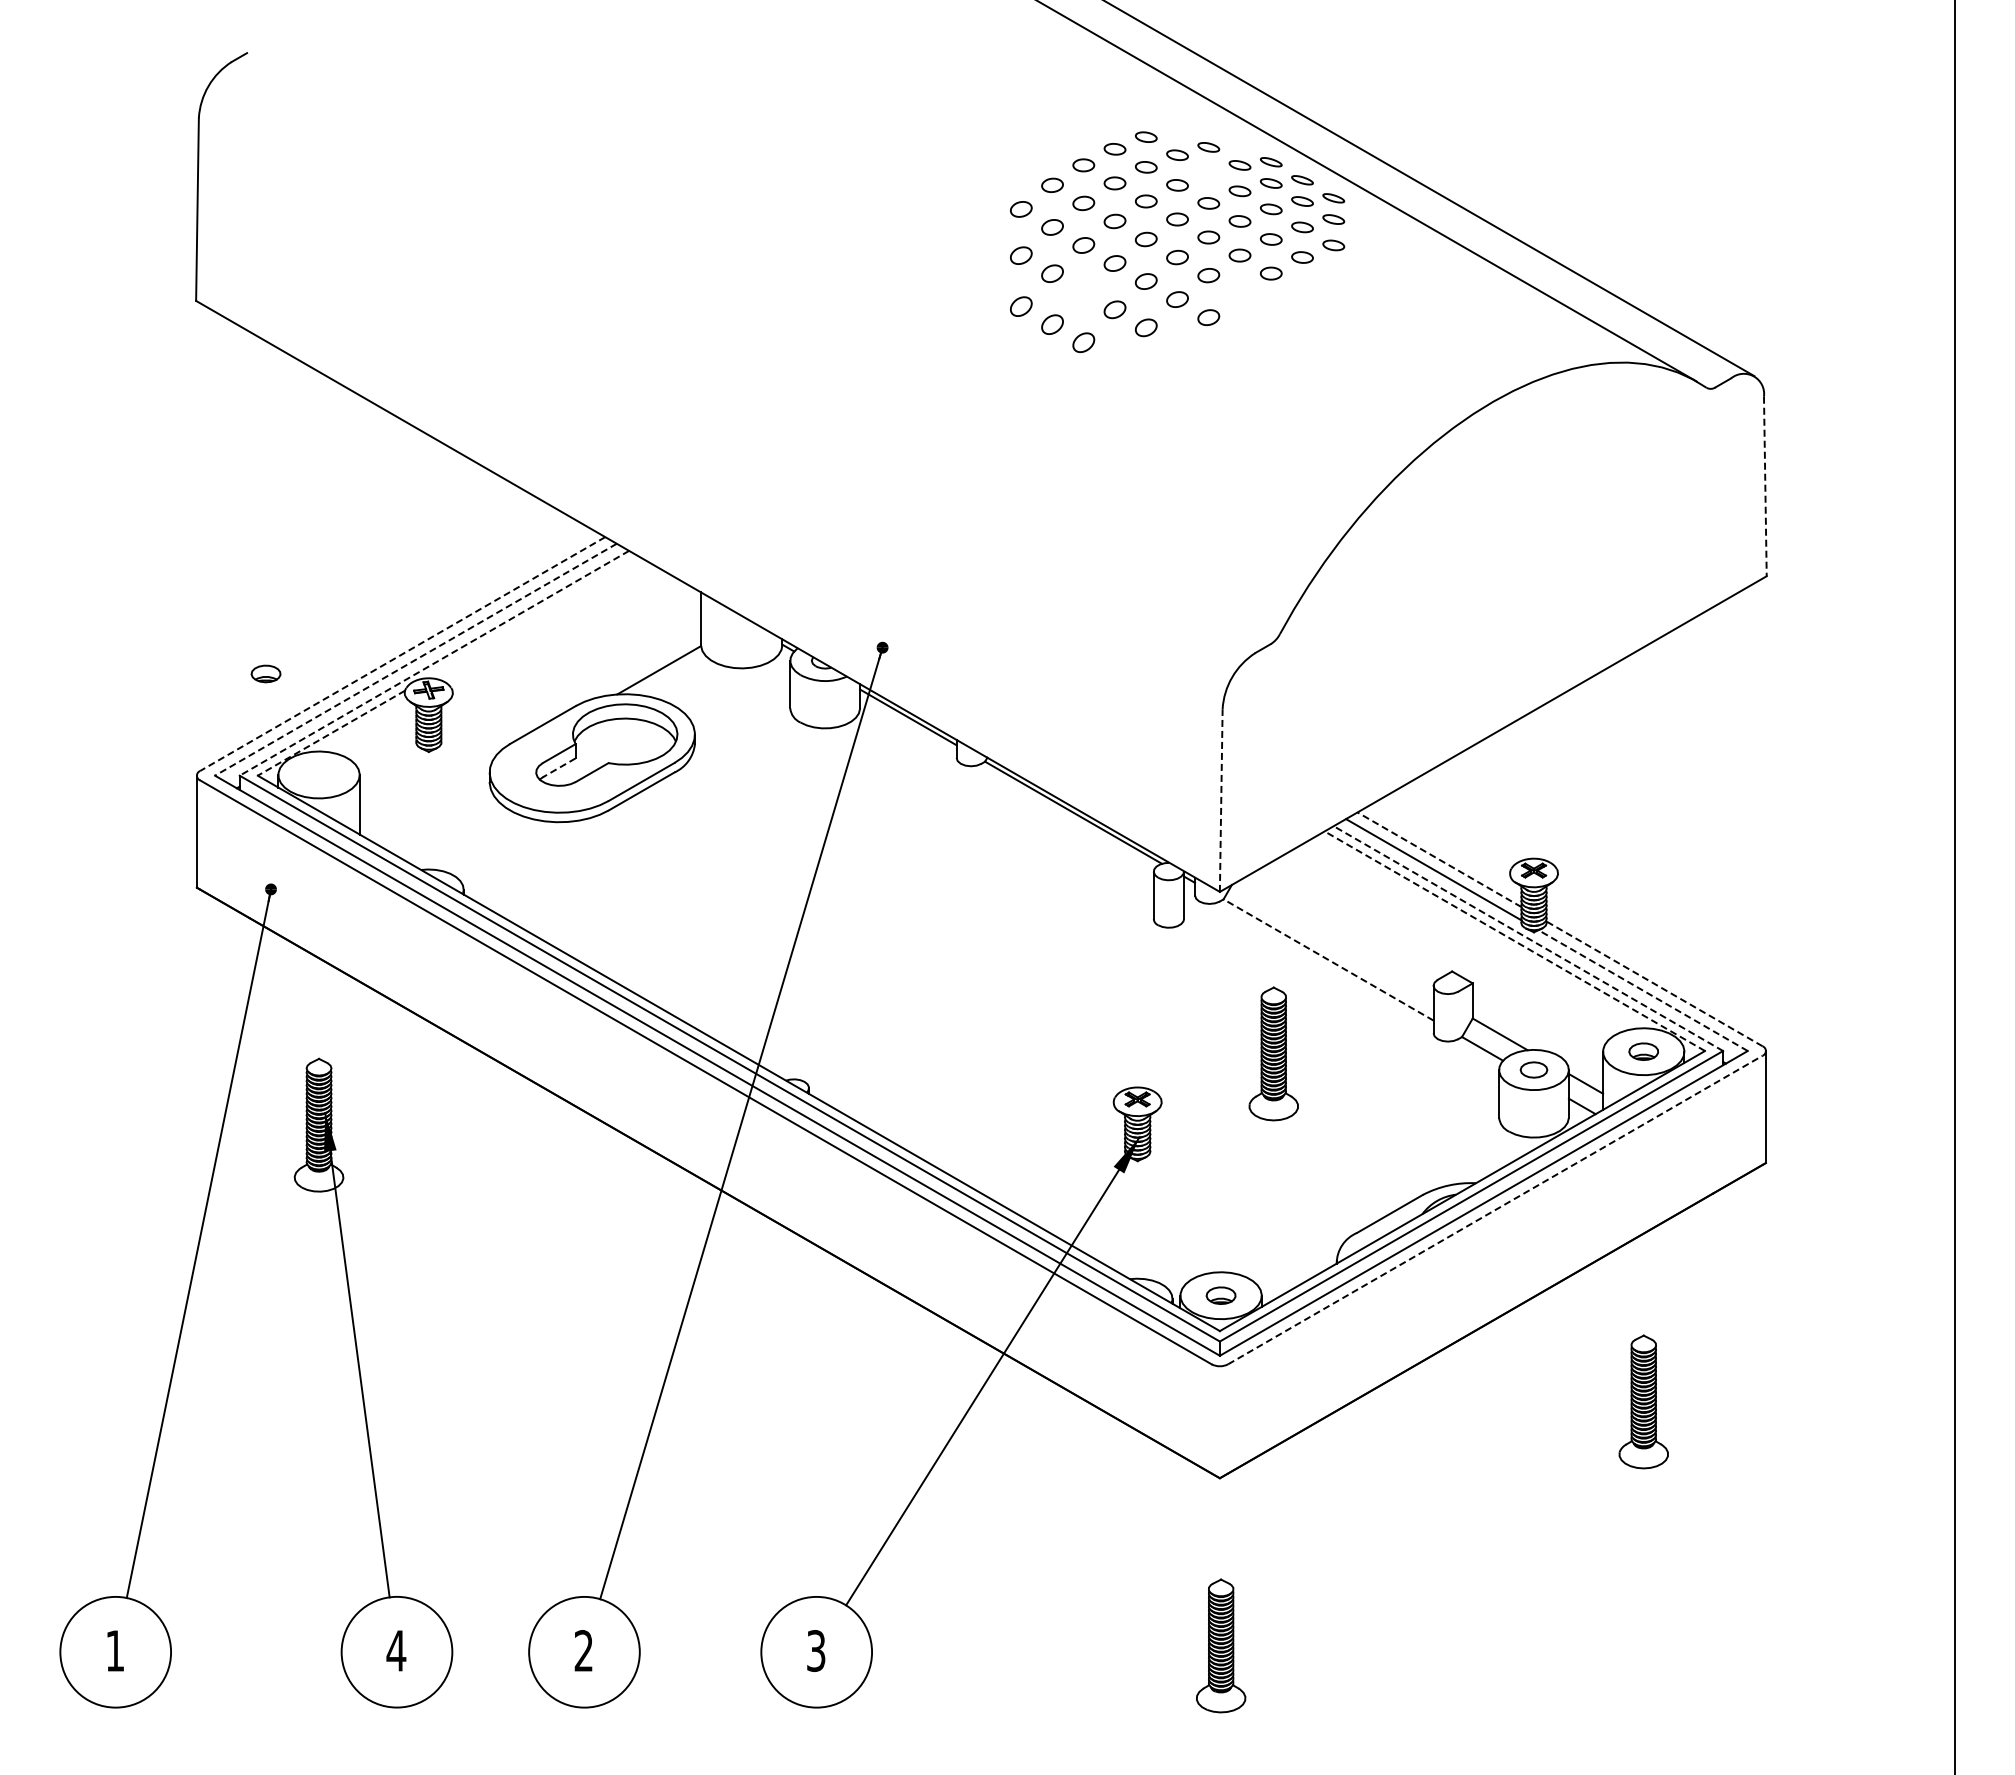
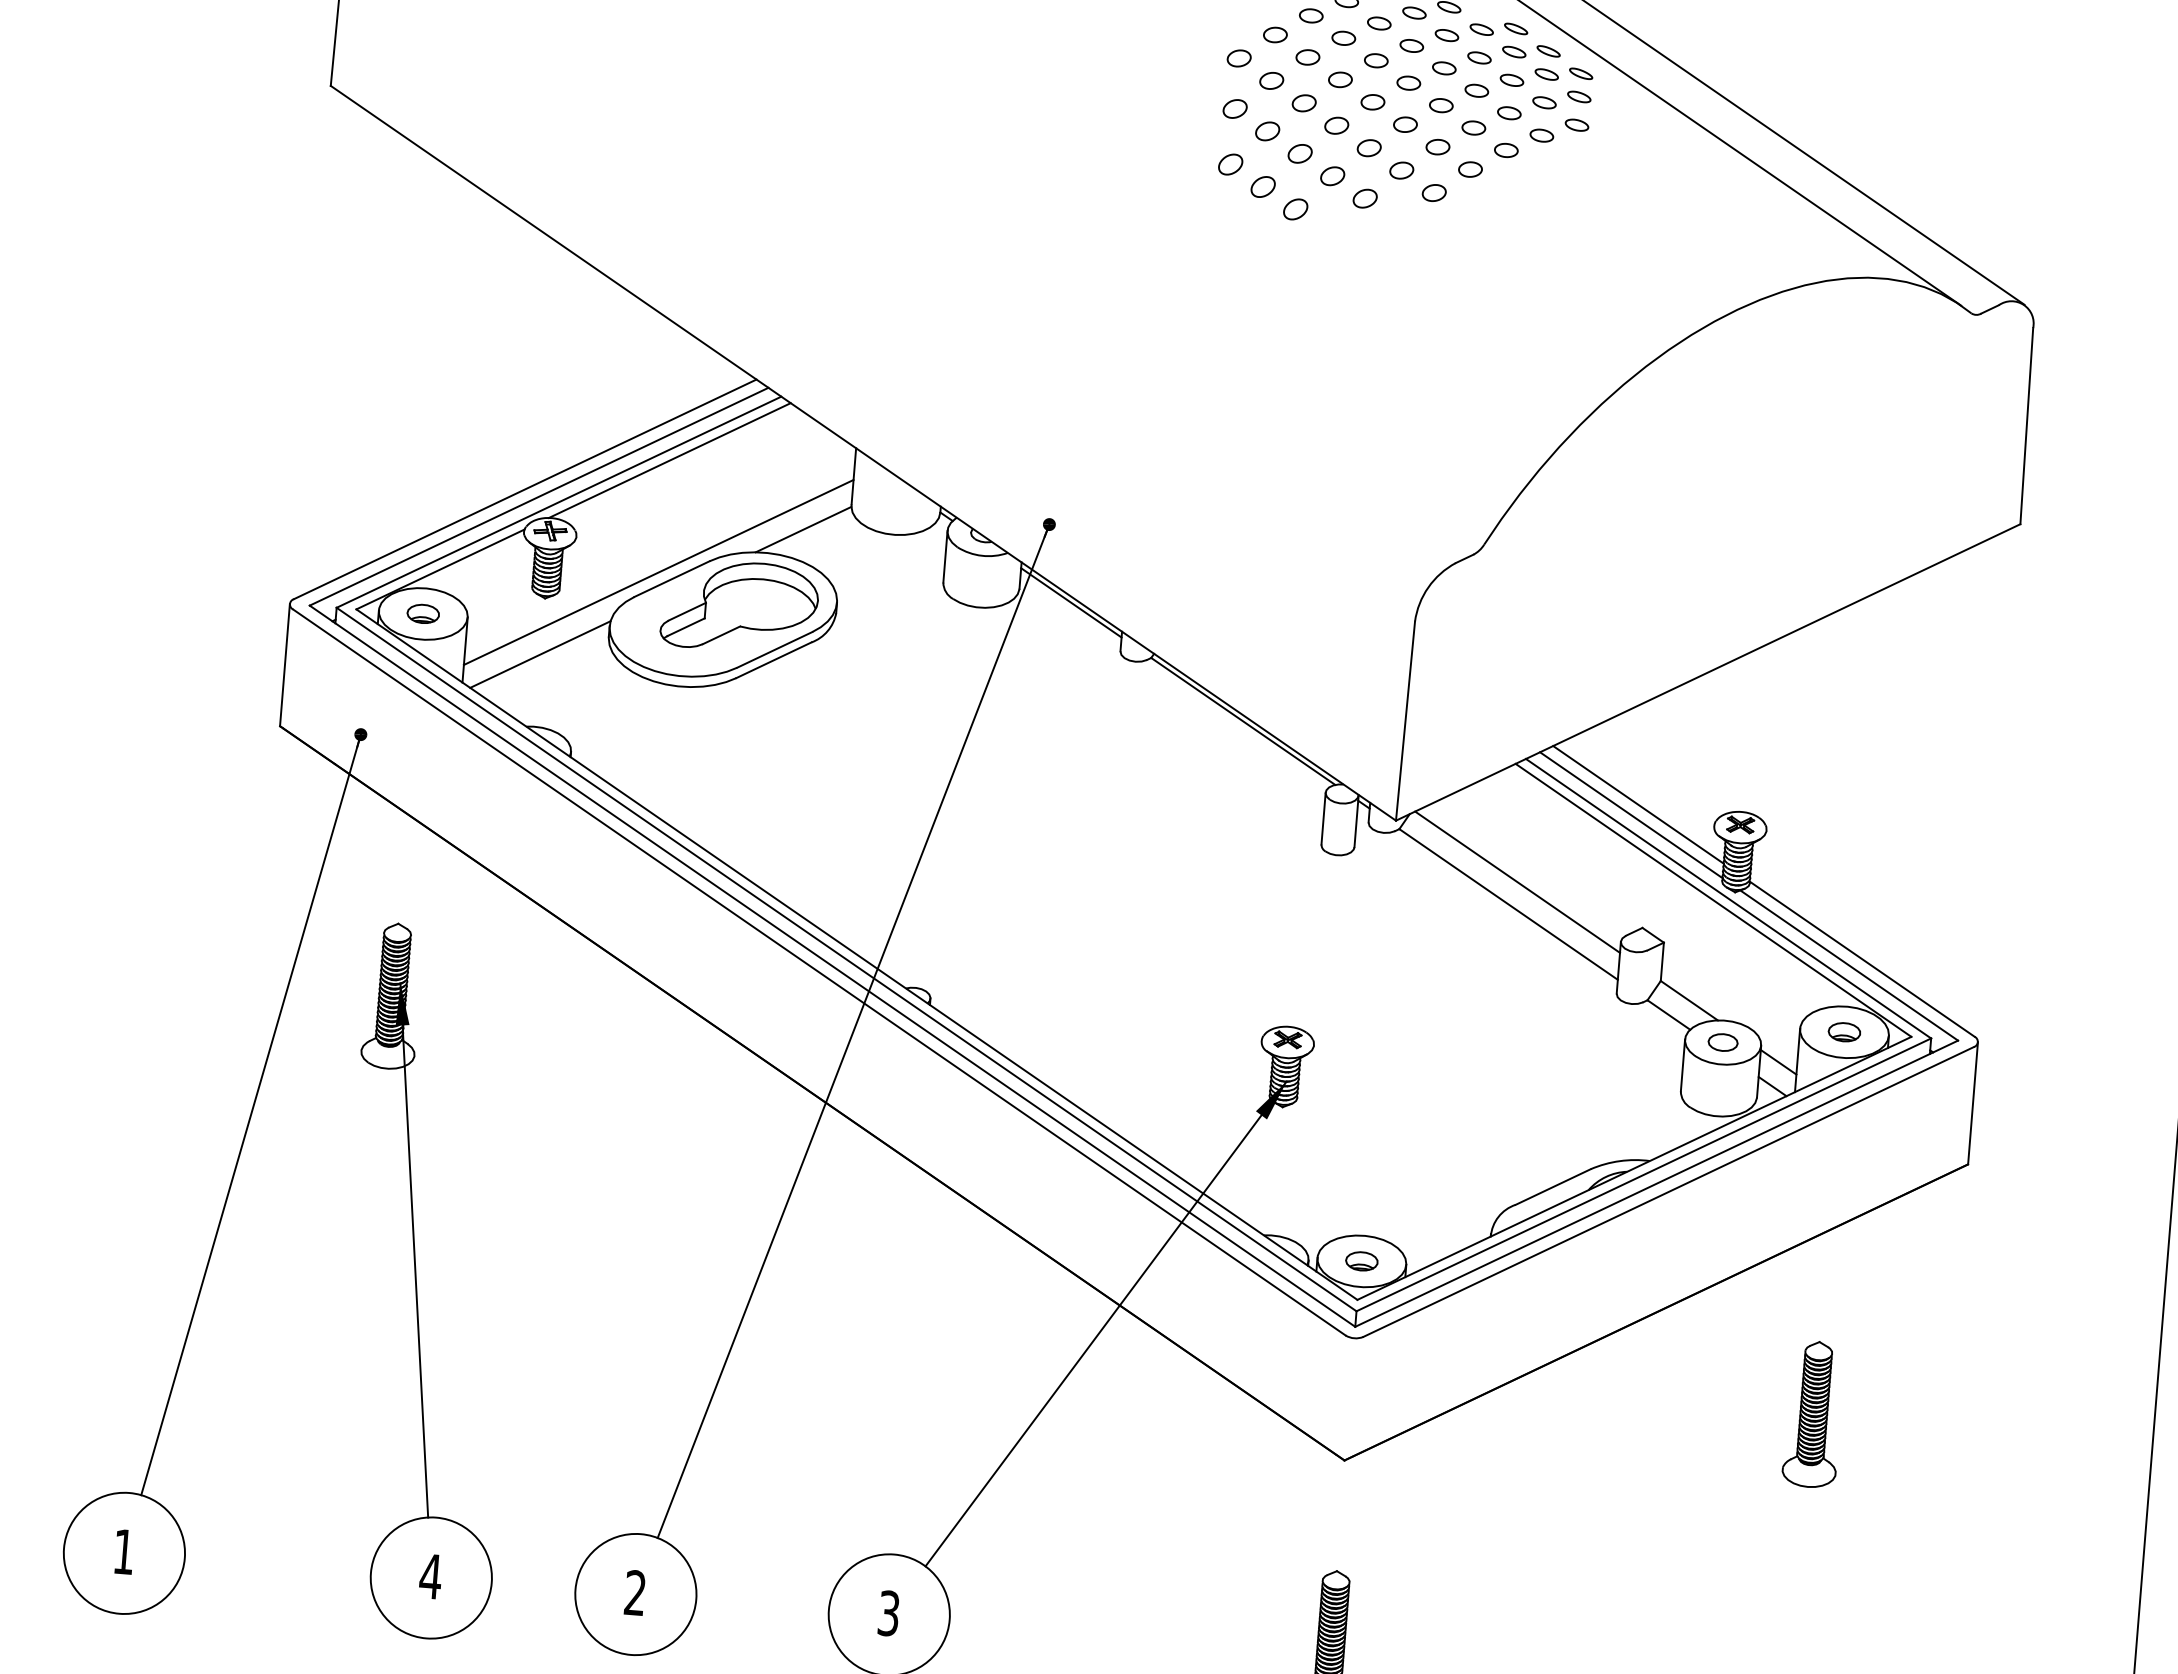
part: (1208, 173) -> (1446, 35), added
part: (1083, 291) -> (1299, 153), added
part: (1239, 293) -> (1469, 169), added
line: (1765, 486) -> (2026, 426), dashed -> solid
line: (532, 617) -> (670, 460), added
line: (402, 654) -> (524, 489), dashed -> solid
line: (415, 659) -> (538, 496), dashed -> solid
line: (434, 663) -> (559, 502), dashed -> solid
part: (265, 673) -> (422, 613), moved
line: (530, 719) -> (658, 572), added
line: (331, 733) -> (440, 569), dashed -> solid
line: (559, 767) -> (686, 626), dashed -> solid
line: (1221, 800) -> (1405, 721), dashed -> solid
line: (428, 802) -> (540, 653), added
line: (1439, 859) -> (1638, 804), dashed -> solid
line: (1334, 938) -> (1516, 881), added
line: (1528, 938) -> (1728, 898), dashed -> solid
line: (1514, 941) -> (1713, 900), dashed -> solid
line: (1328, 959) -> (1508, 903), dashed -> solid
line: (1654, 983) -> (1862, 958), dashed -> solid
line: (1643, 990) -> (1849, 965), dashed -> solid
part: (1273, 1053) -> (1440, 1001), removed
line: (1495, 1210) -> (1668, 1192), dashed -> solid

